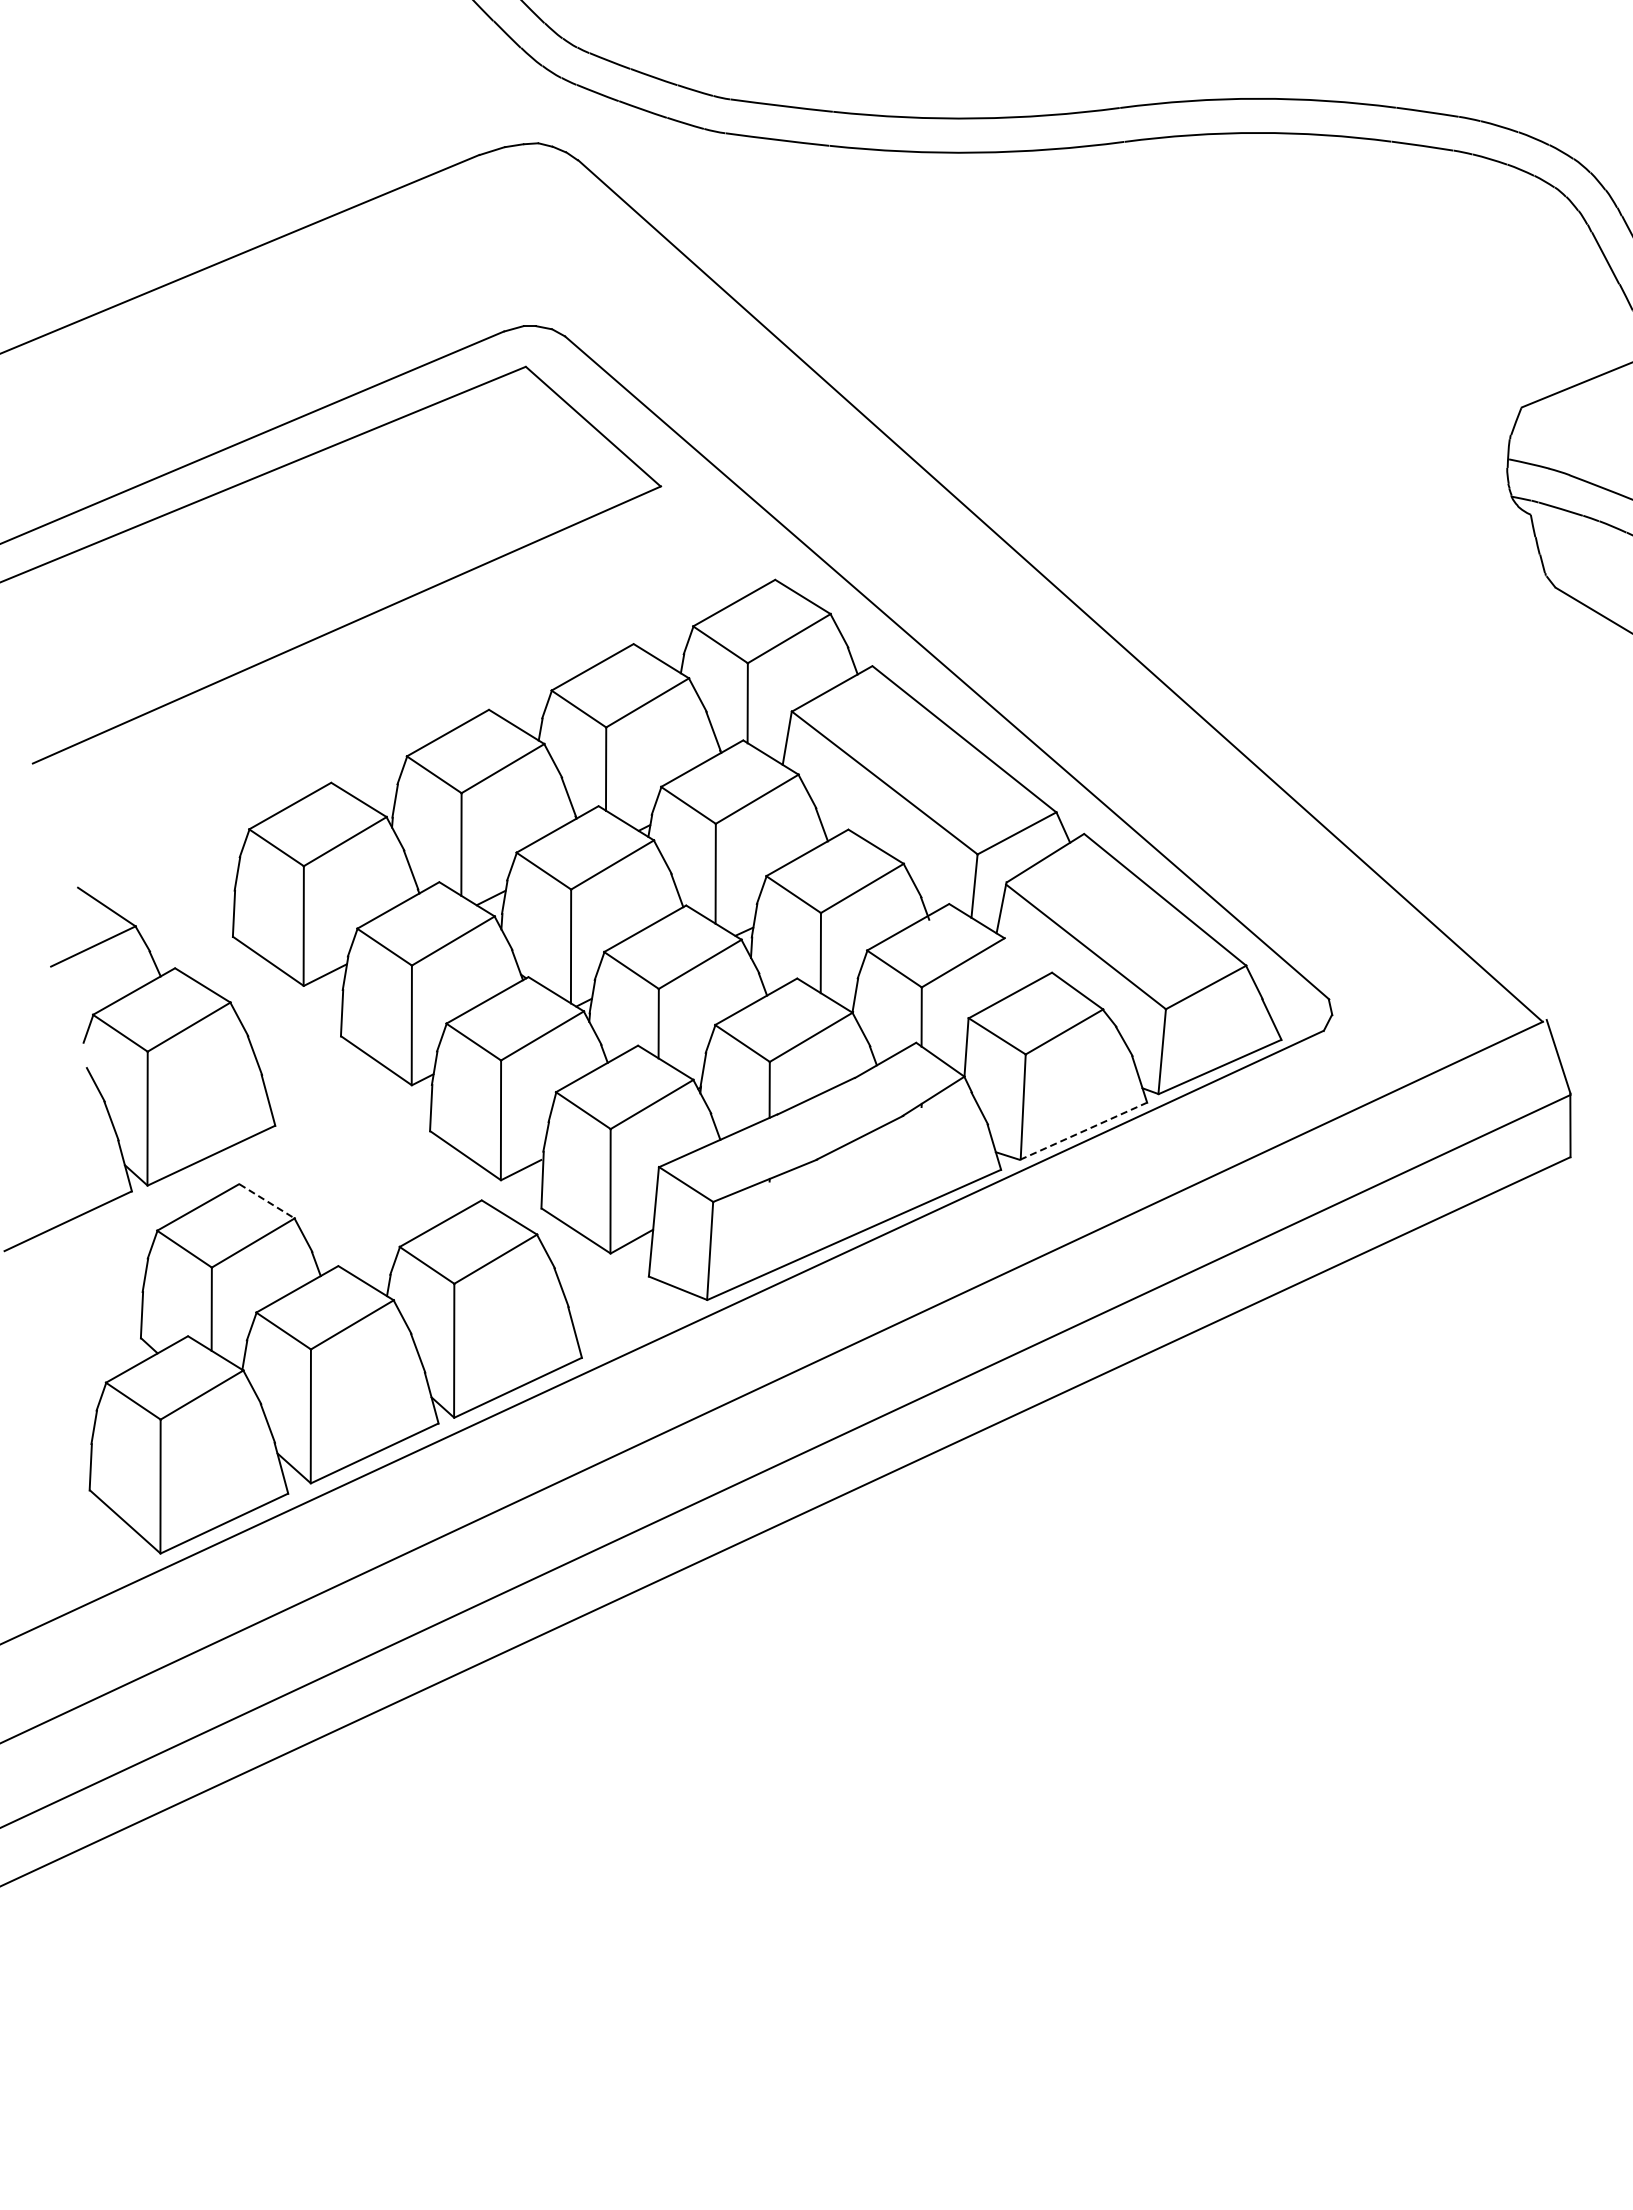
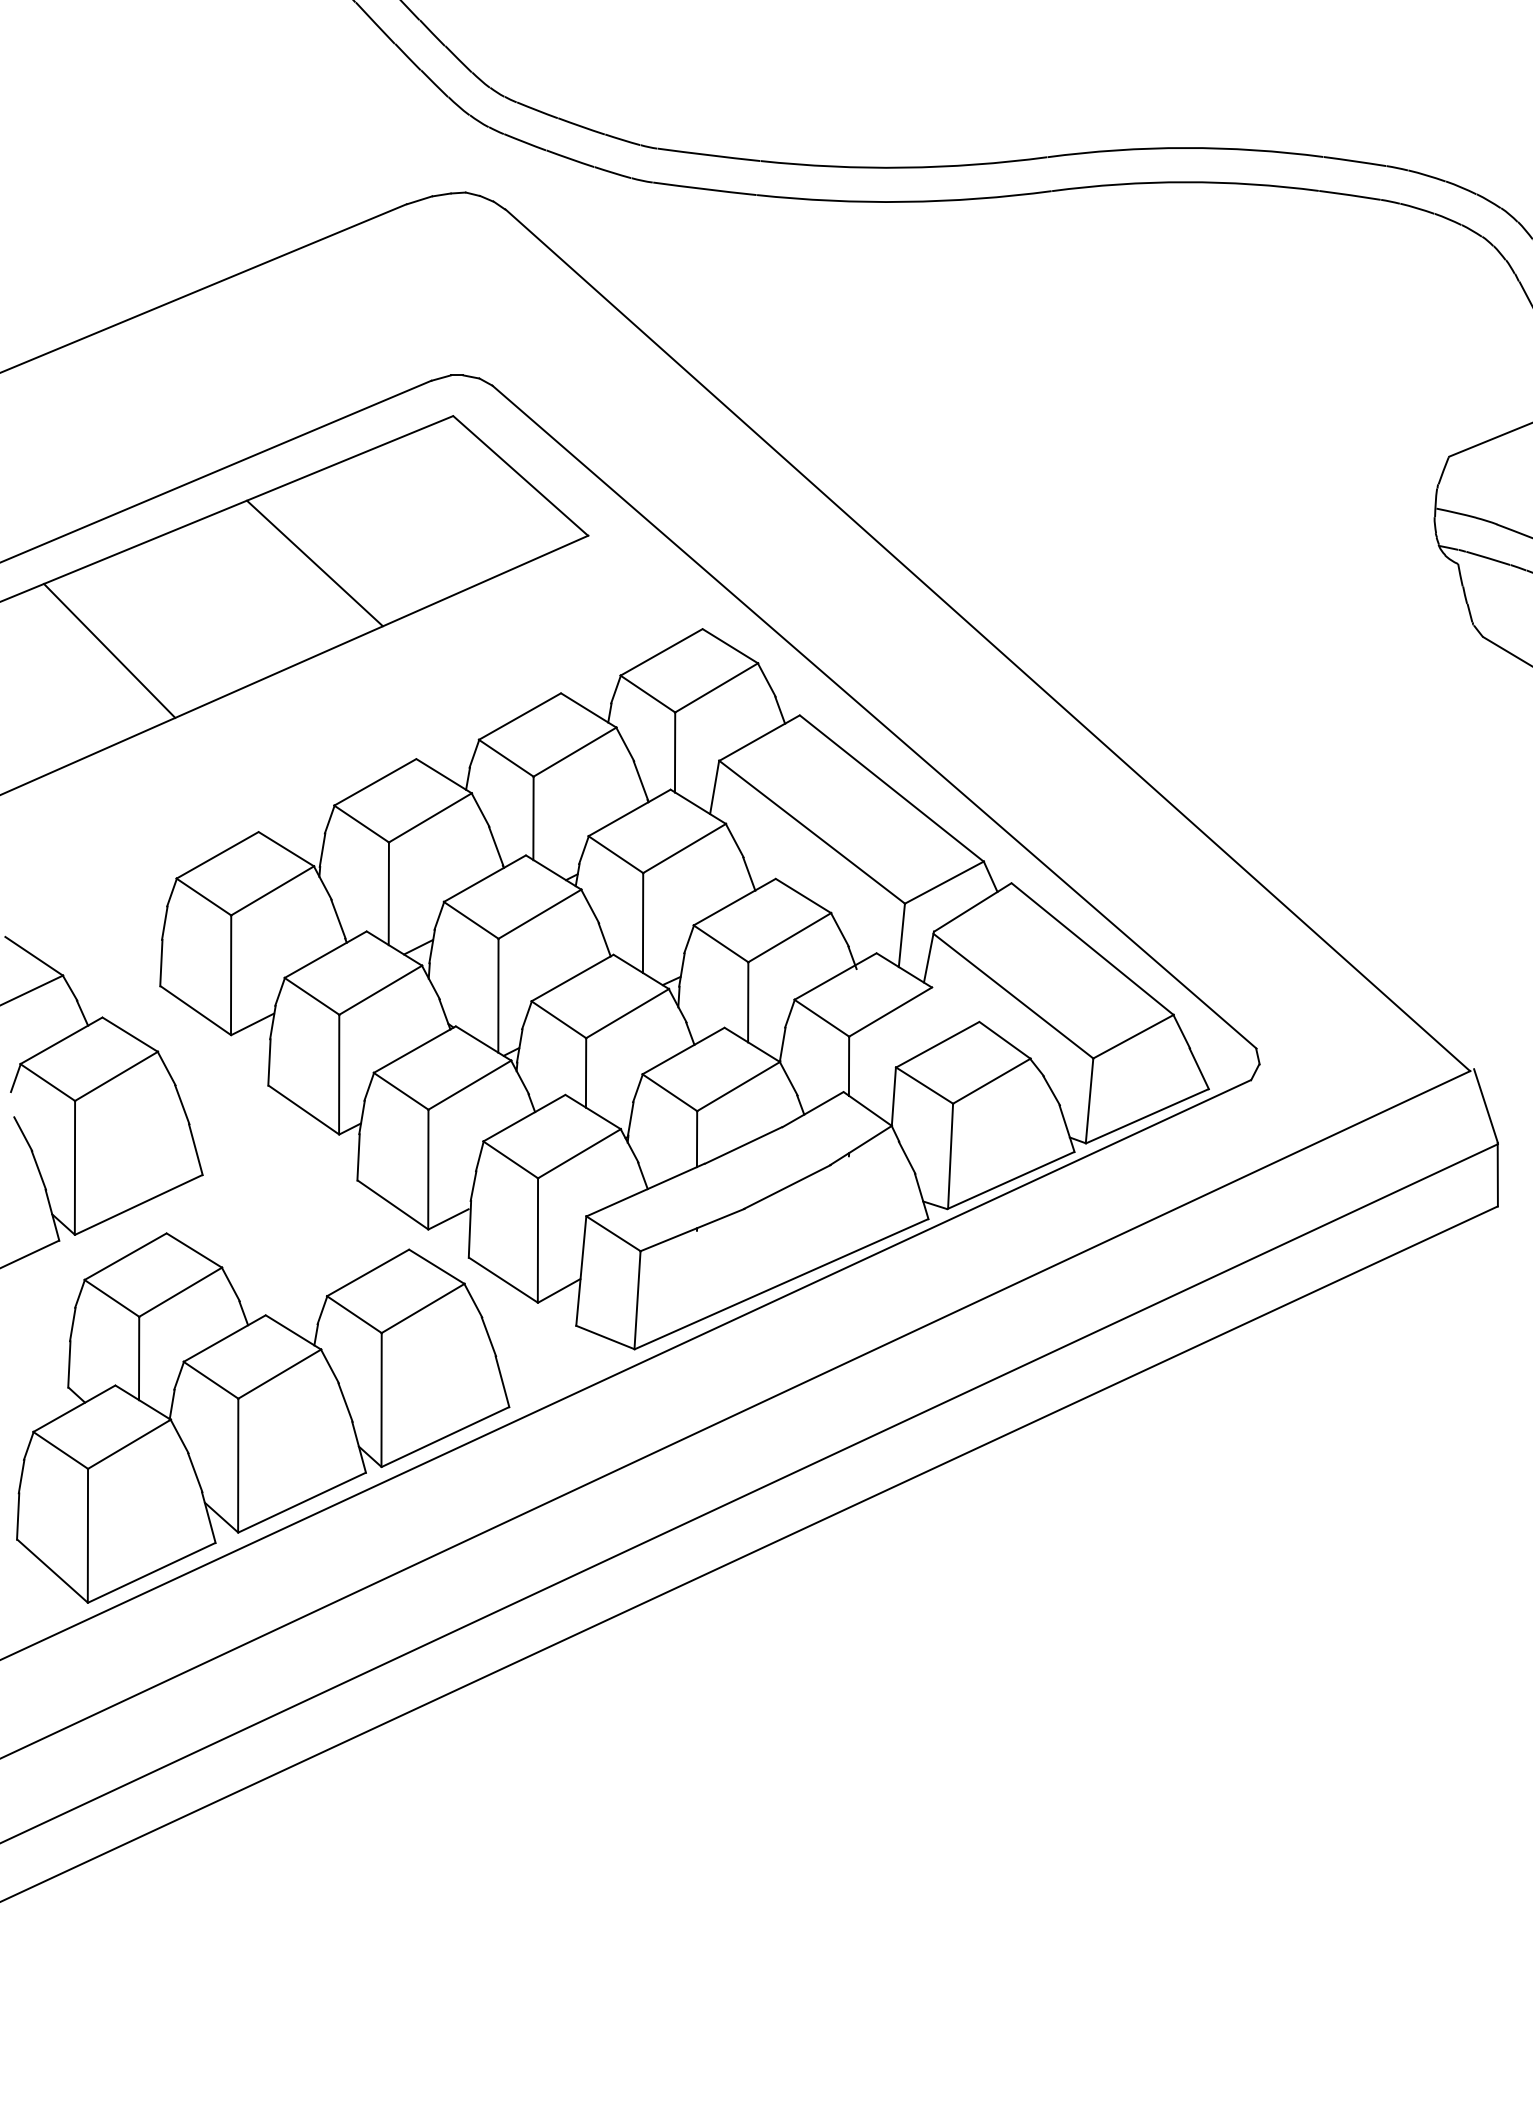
line: (387, 513) -> (314, 562), added
line: (181, 601) -> (108, 650), added
line: (1083, 1131) -> (1010, 1180), dashed -> solid
line: (267, 1201) -> (194, 1250), dashed -> solid

